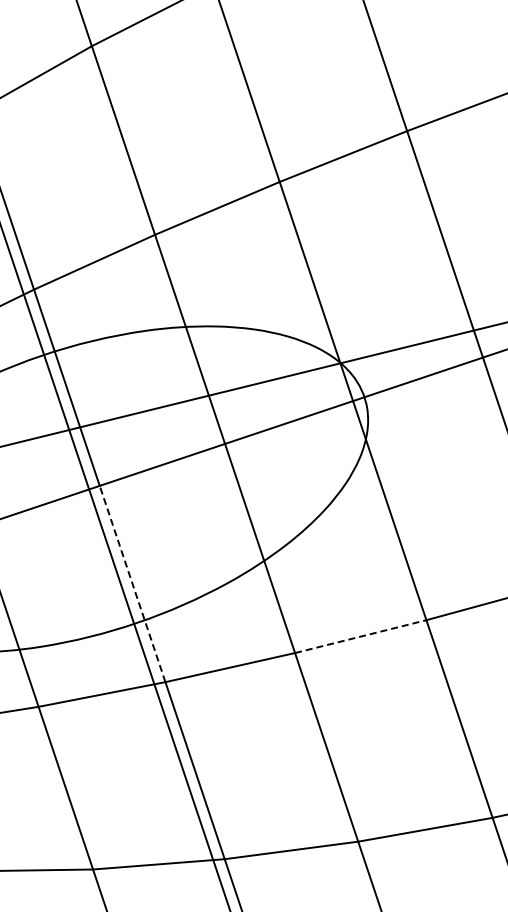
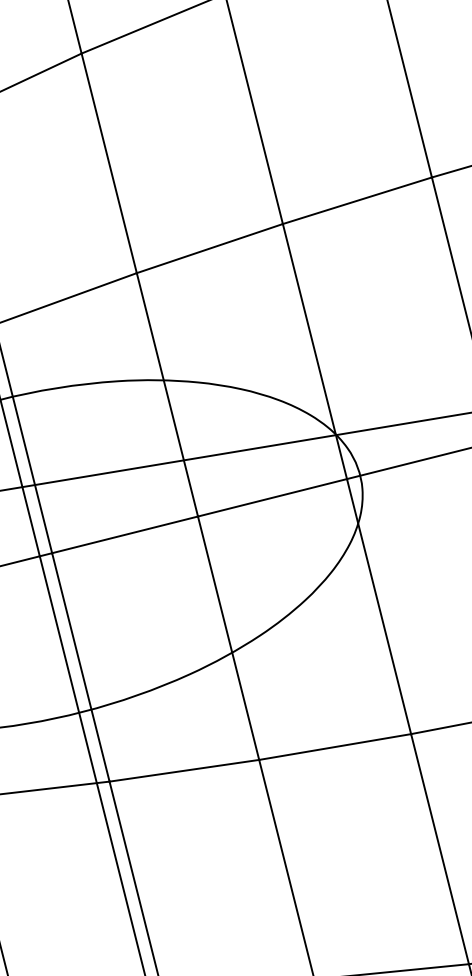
line: (132, 583) -> (80, 666), dashed -> solid
line: (360, 636) -> (334, 746), dashed -> solid

